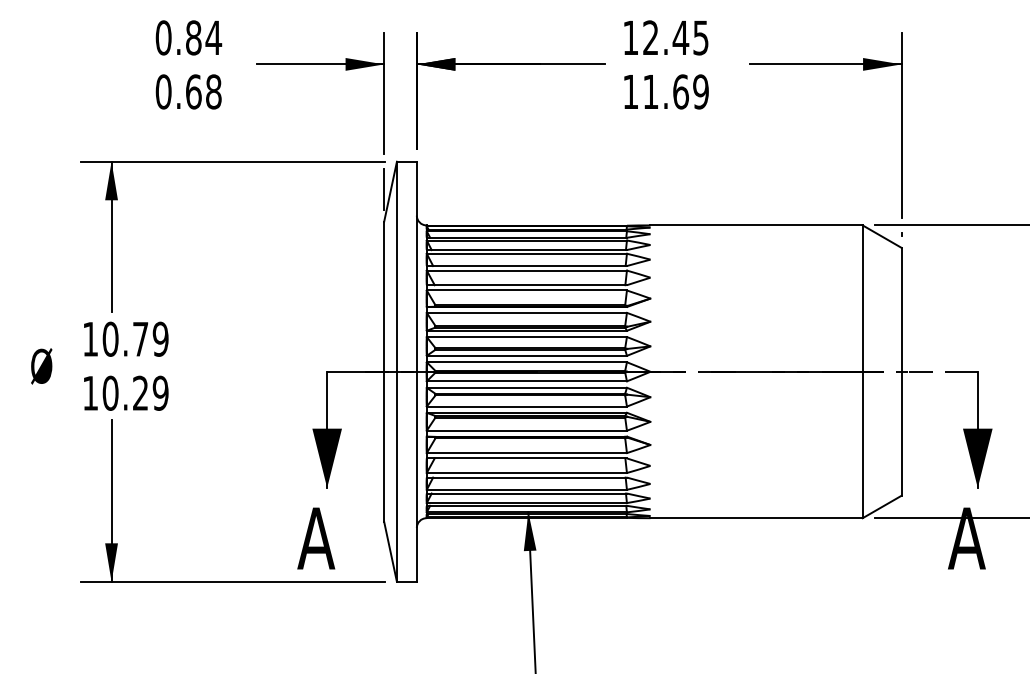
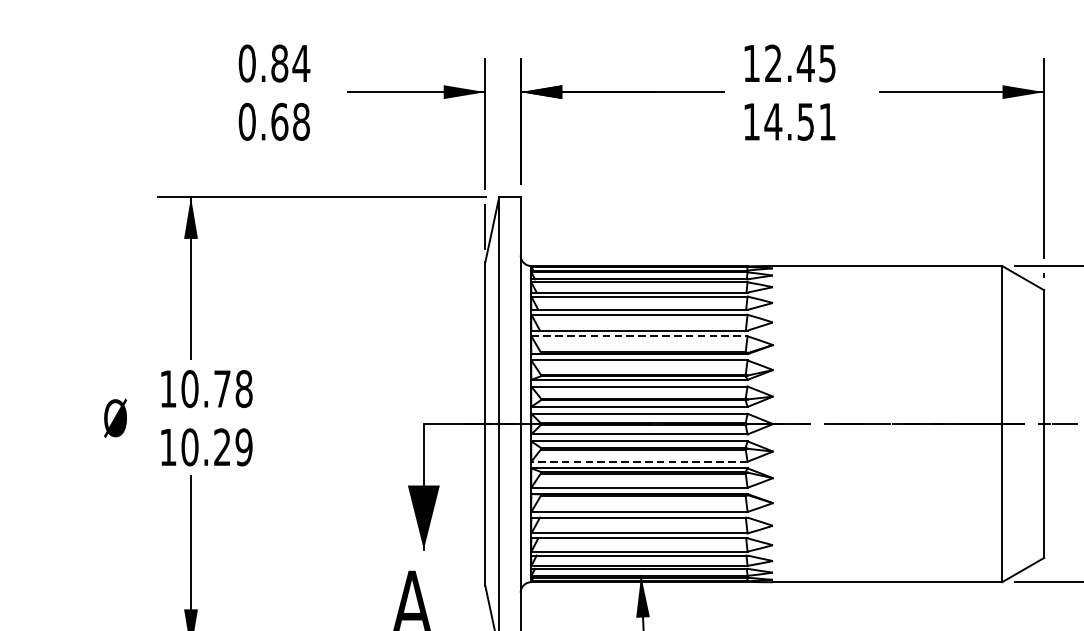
text: (675, 91) -> (799, 121), 11.69 -> 14.51
line: (527, 290) -> (640, 336), solid -> dashed
text: (160, 338) -> (243, 388), 10.79 -> 10.78
line: (526, 406) -> (639, 461), solid -> dashed

